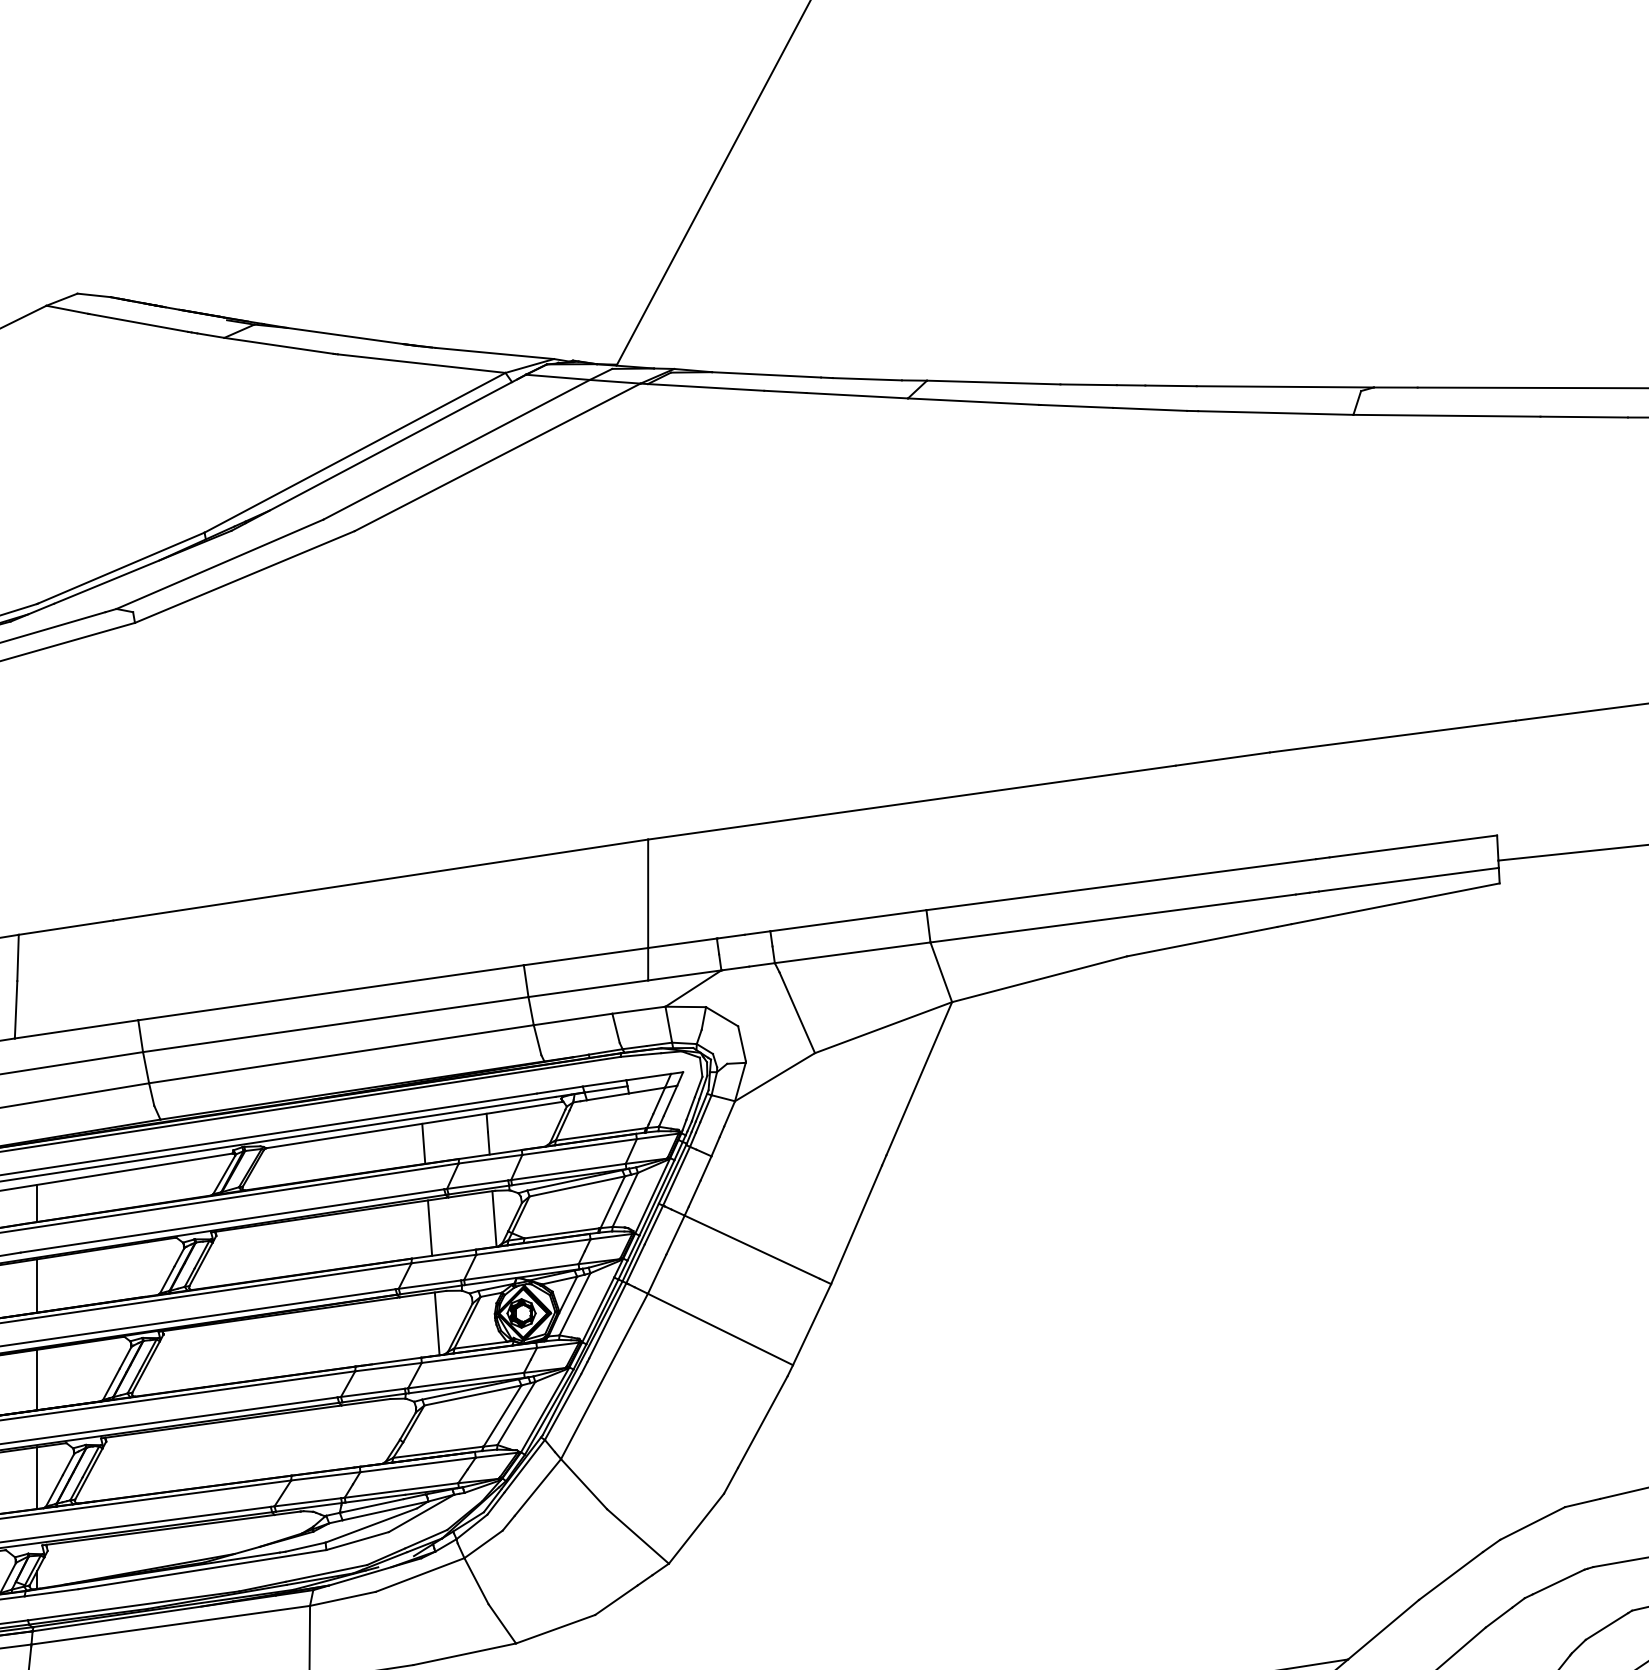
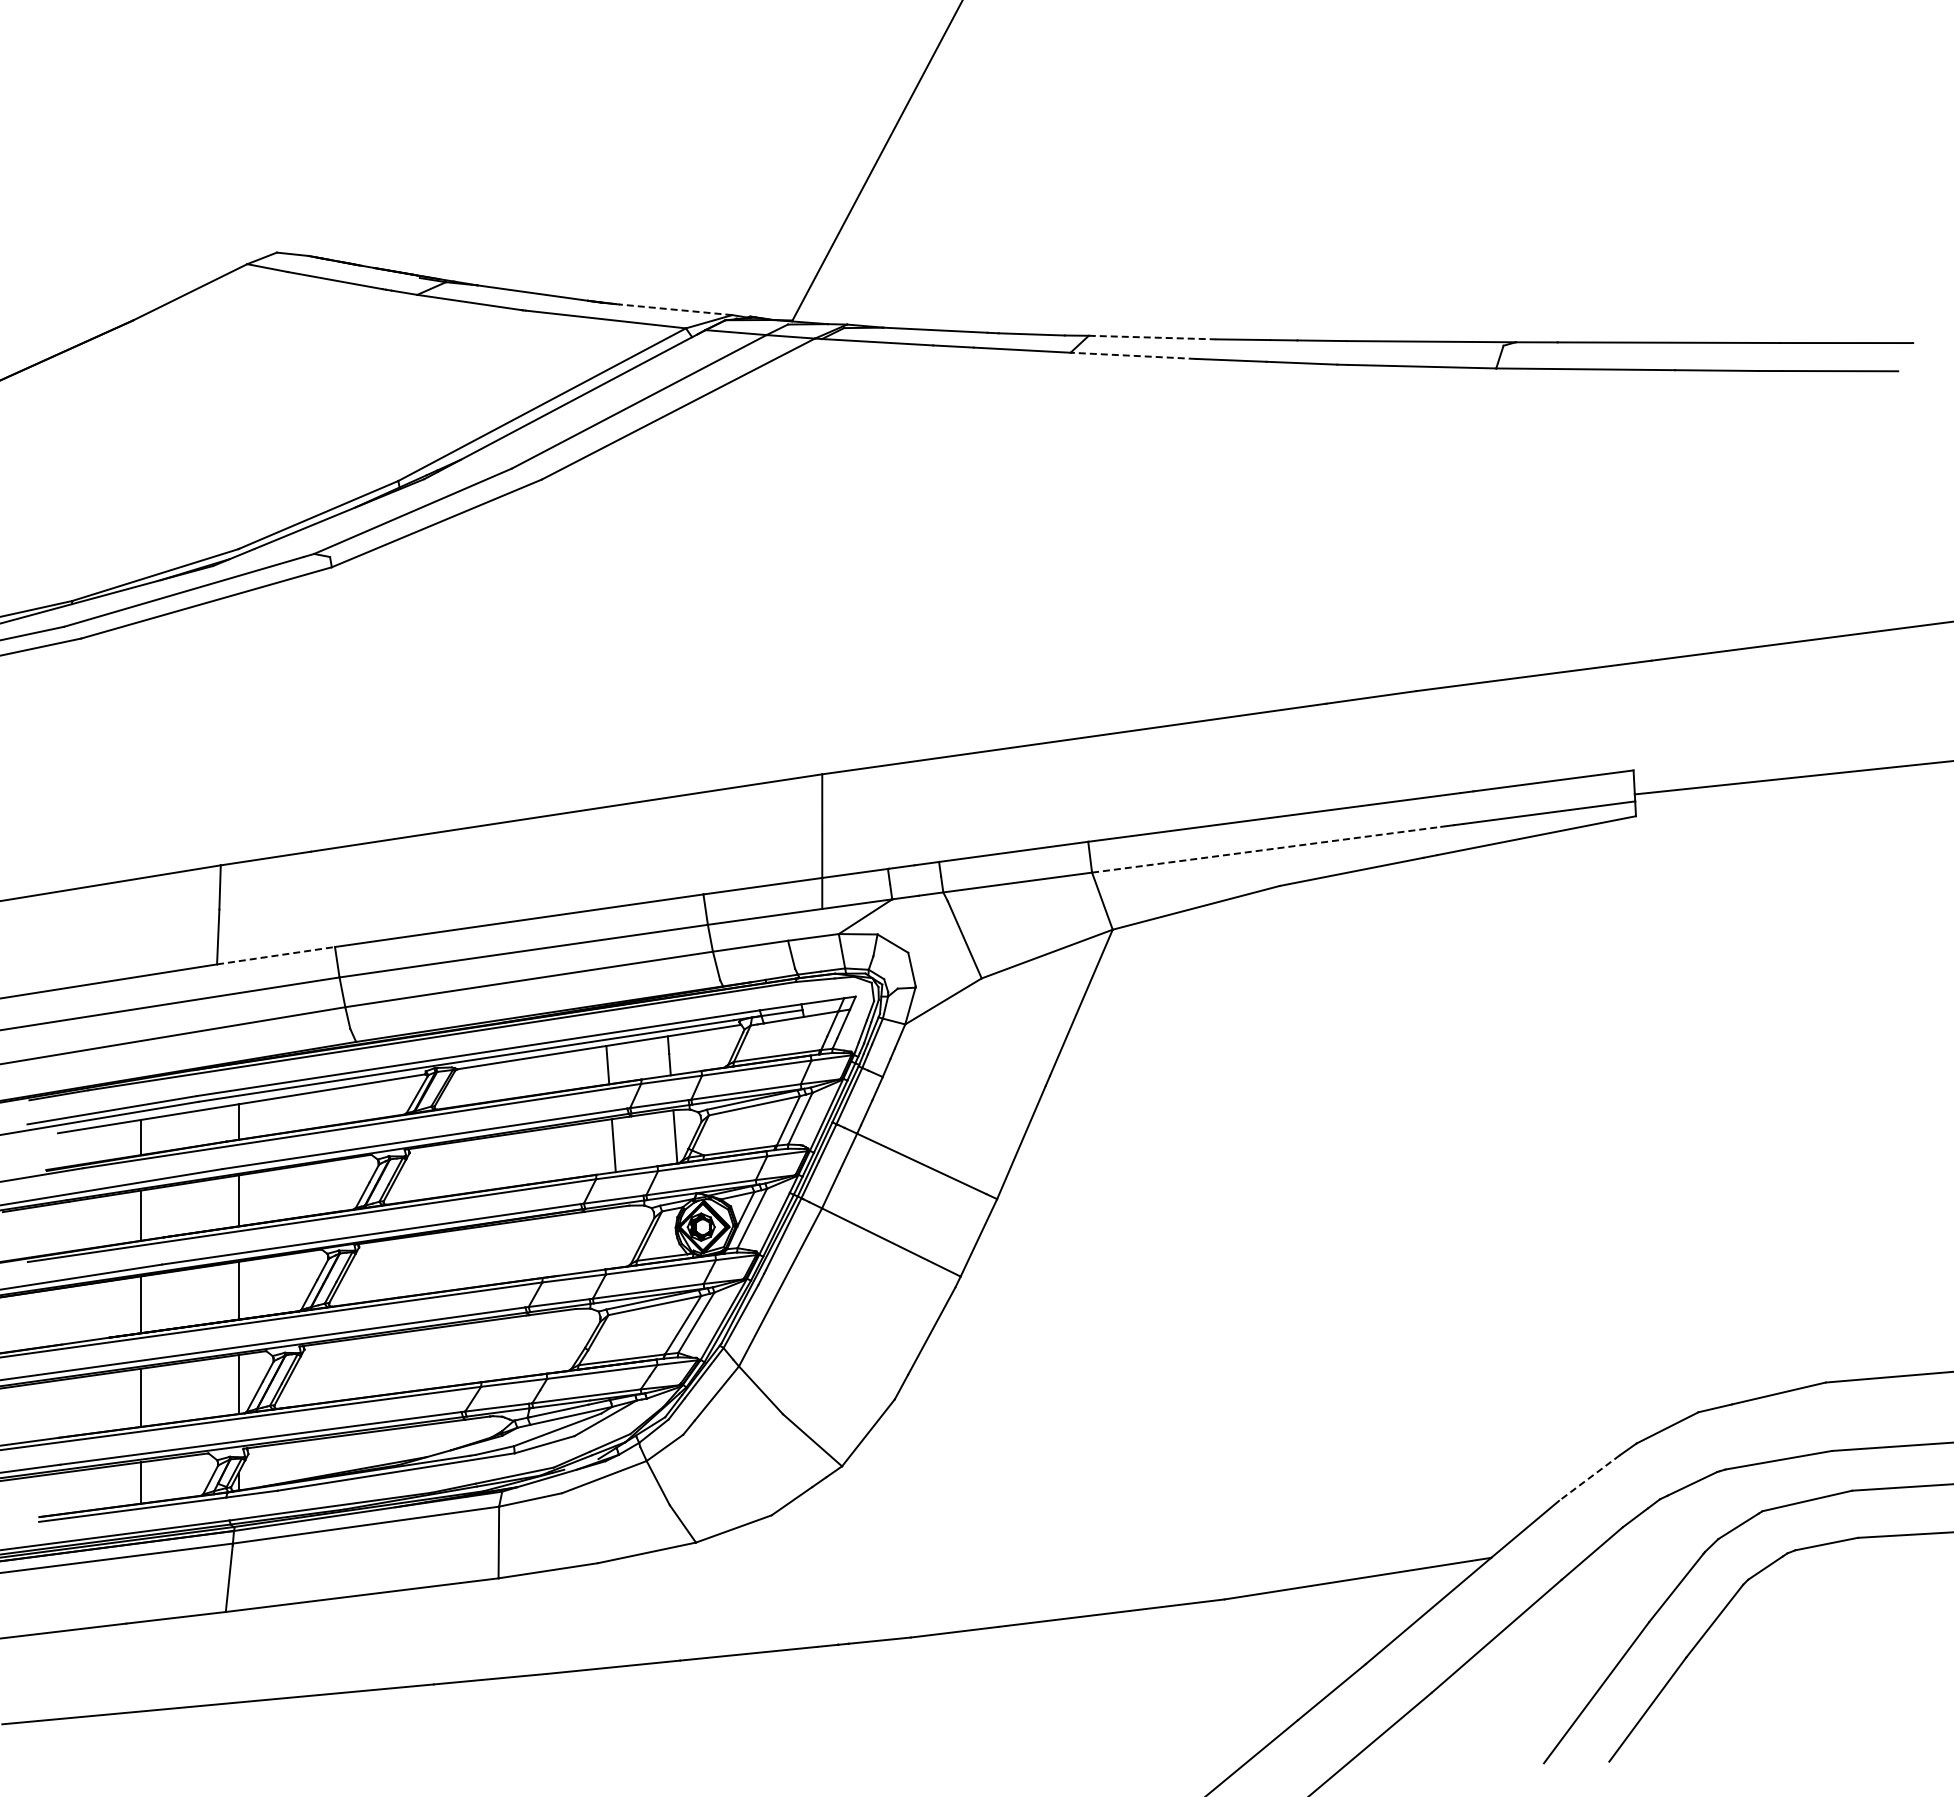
line: (494, 353) -> (675, 309), solid -> dashed
line: (993, 382) -> (1152, 337), solid -> dashed
line: (973, 401) -> (1133, 355), solid -> dashed
line: (1114, 918) -> (1267, 849), solid -> dashed
line: (77, 1029) -> (276, 955), solid -> dashed
line: (437, 1324) -> (620, 1237), removed
line: (1451, 1576) -> (1589, 1478), solid -> dashed

